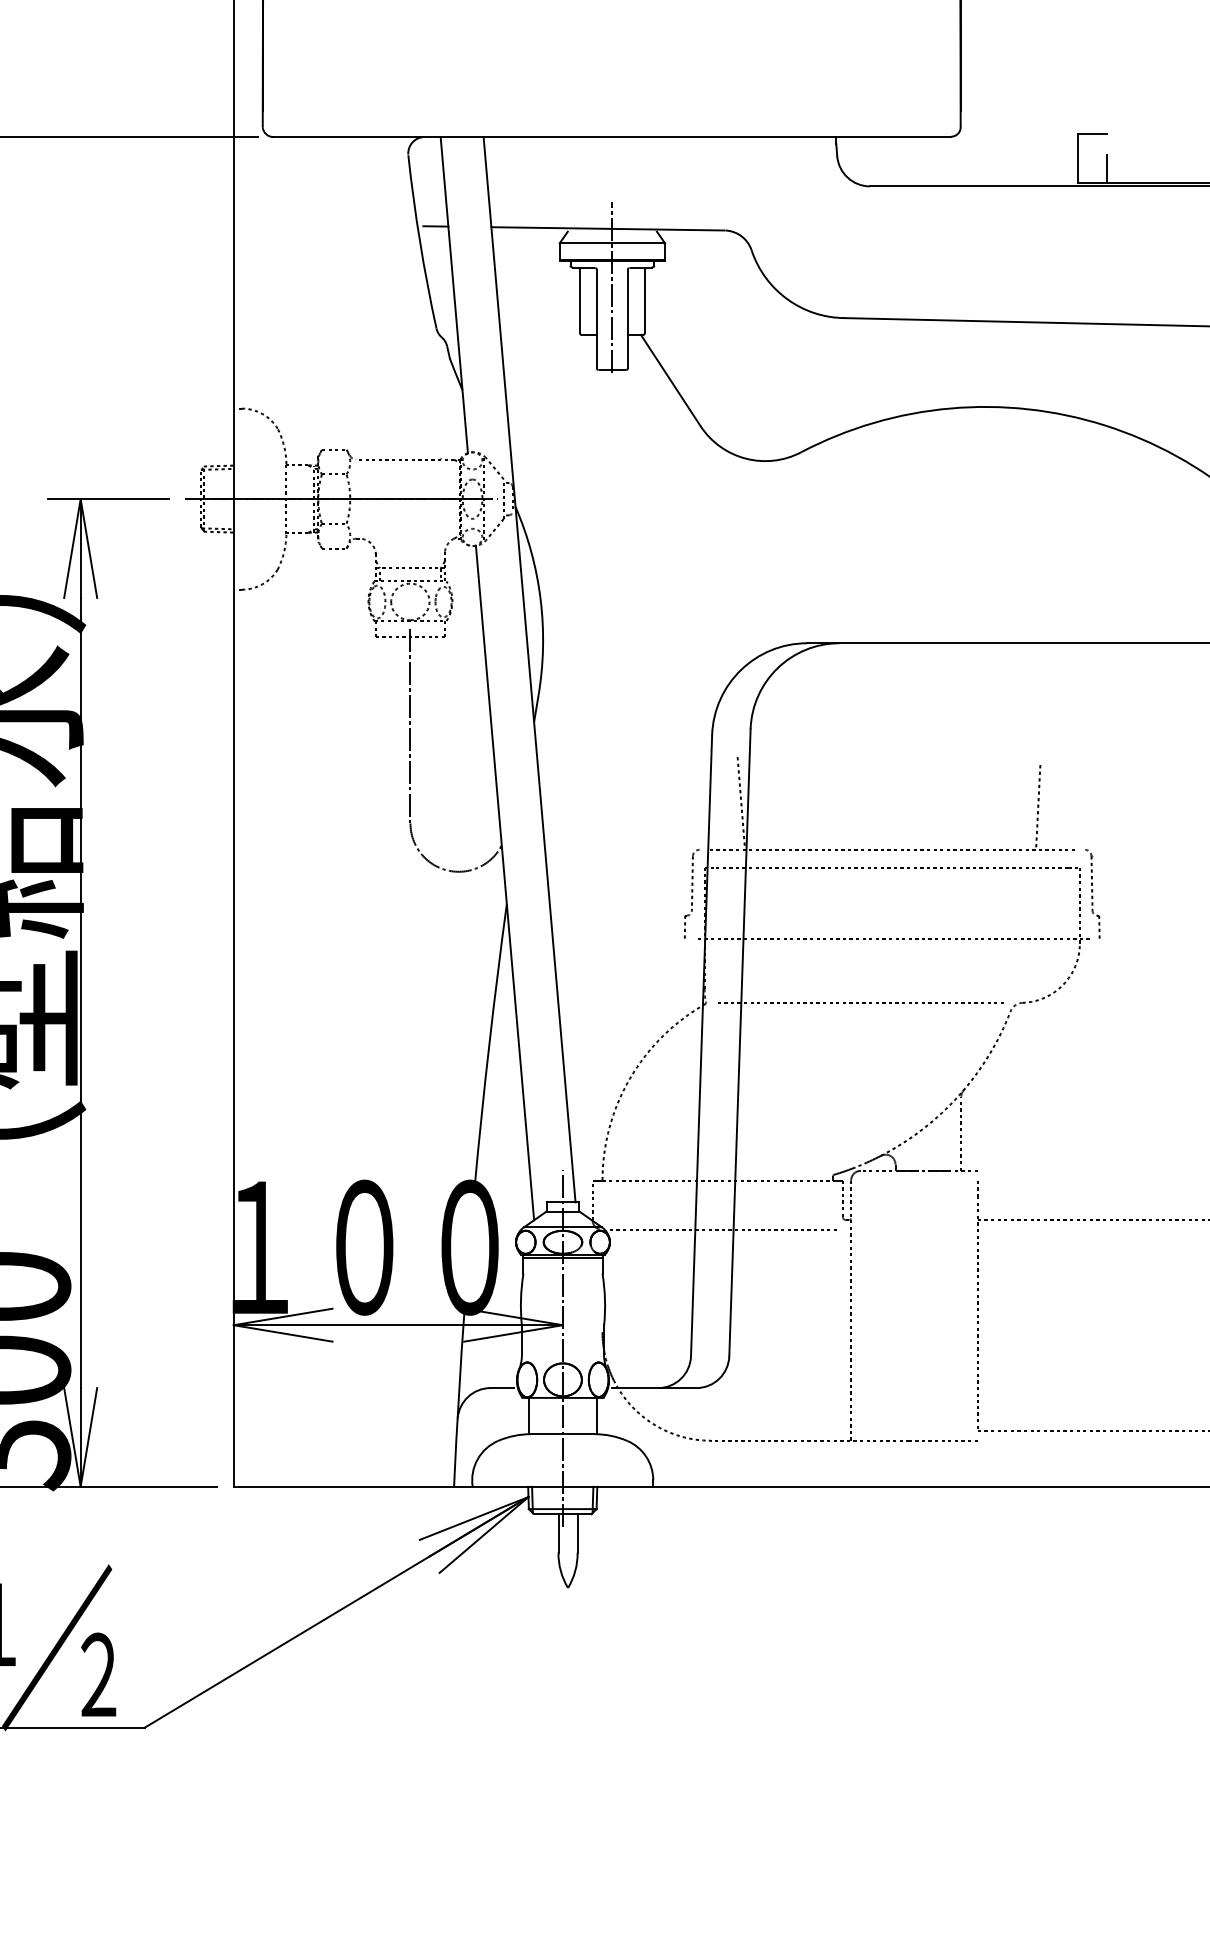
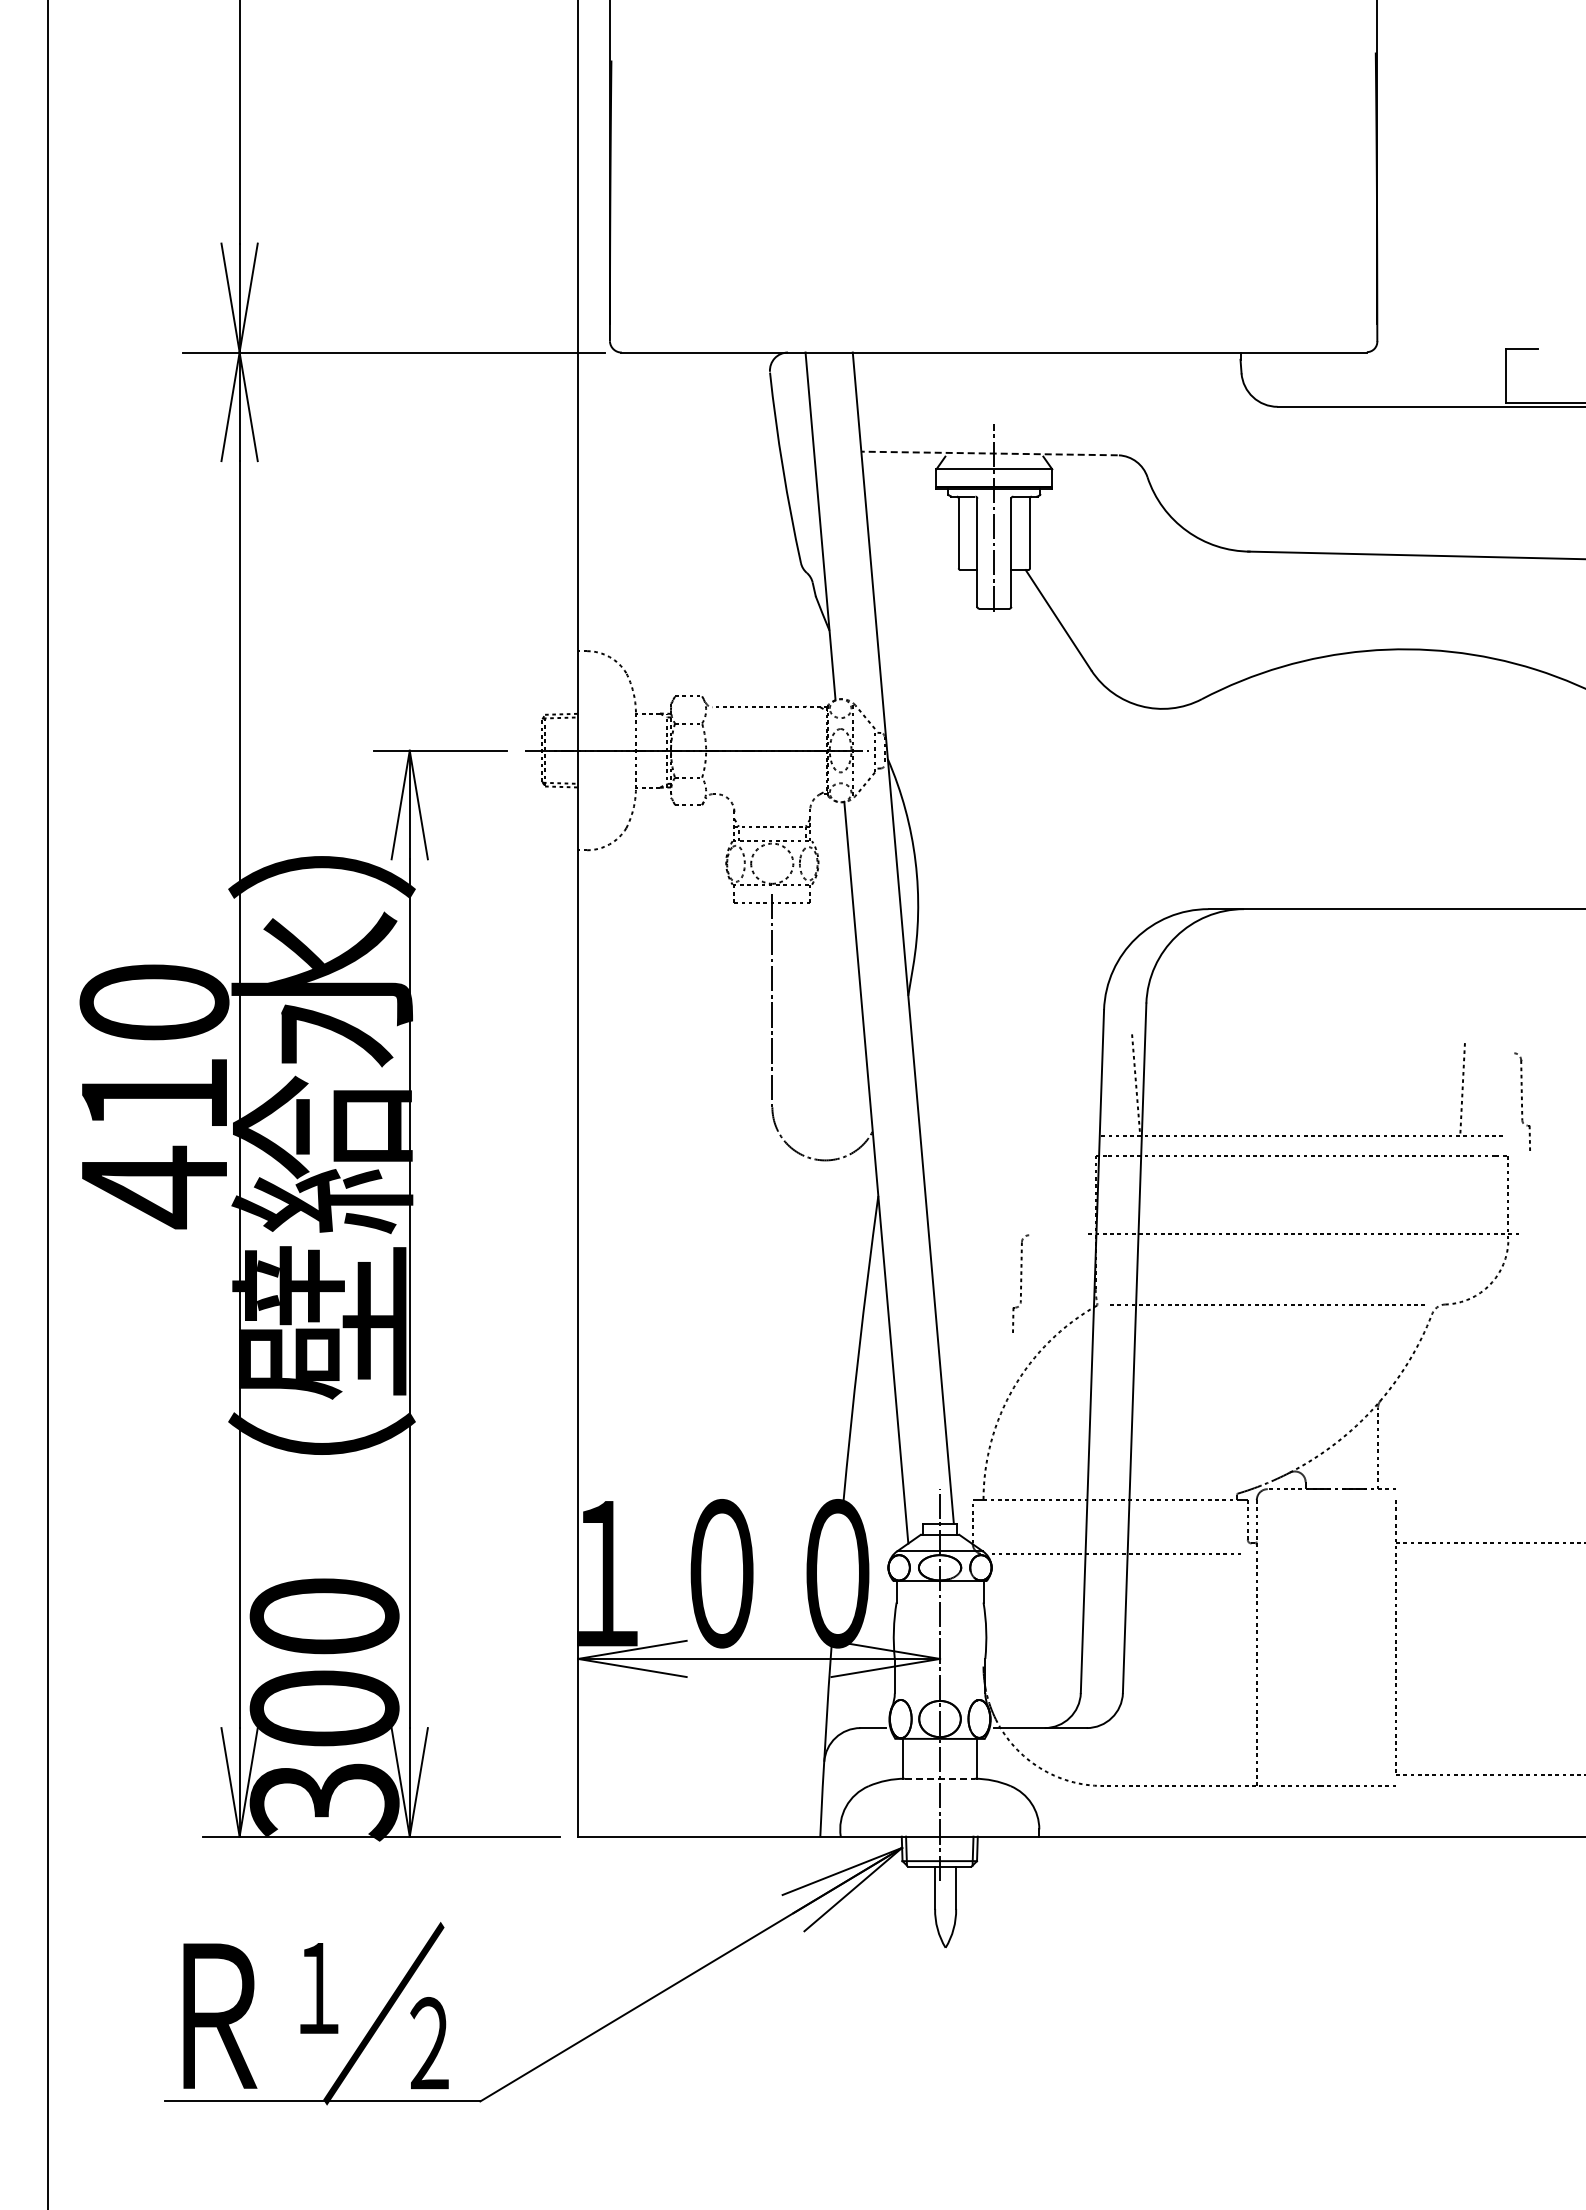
line: (1107, 168) -> (1538, 387), removed
line: (436, 226) -> (800, 450), removed
line: (607, 228) -> (989, 453), solid -> dashed
part: (691, 893) -> (1020, 1283), moved
part: (1092, 893) -> (1522, 1101), moved
line: (562, 1258) -> (939, 1585), removed
line: (562, 1433) -> (939, 1778), solid -> dashed

